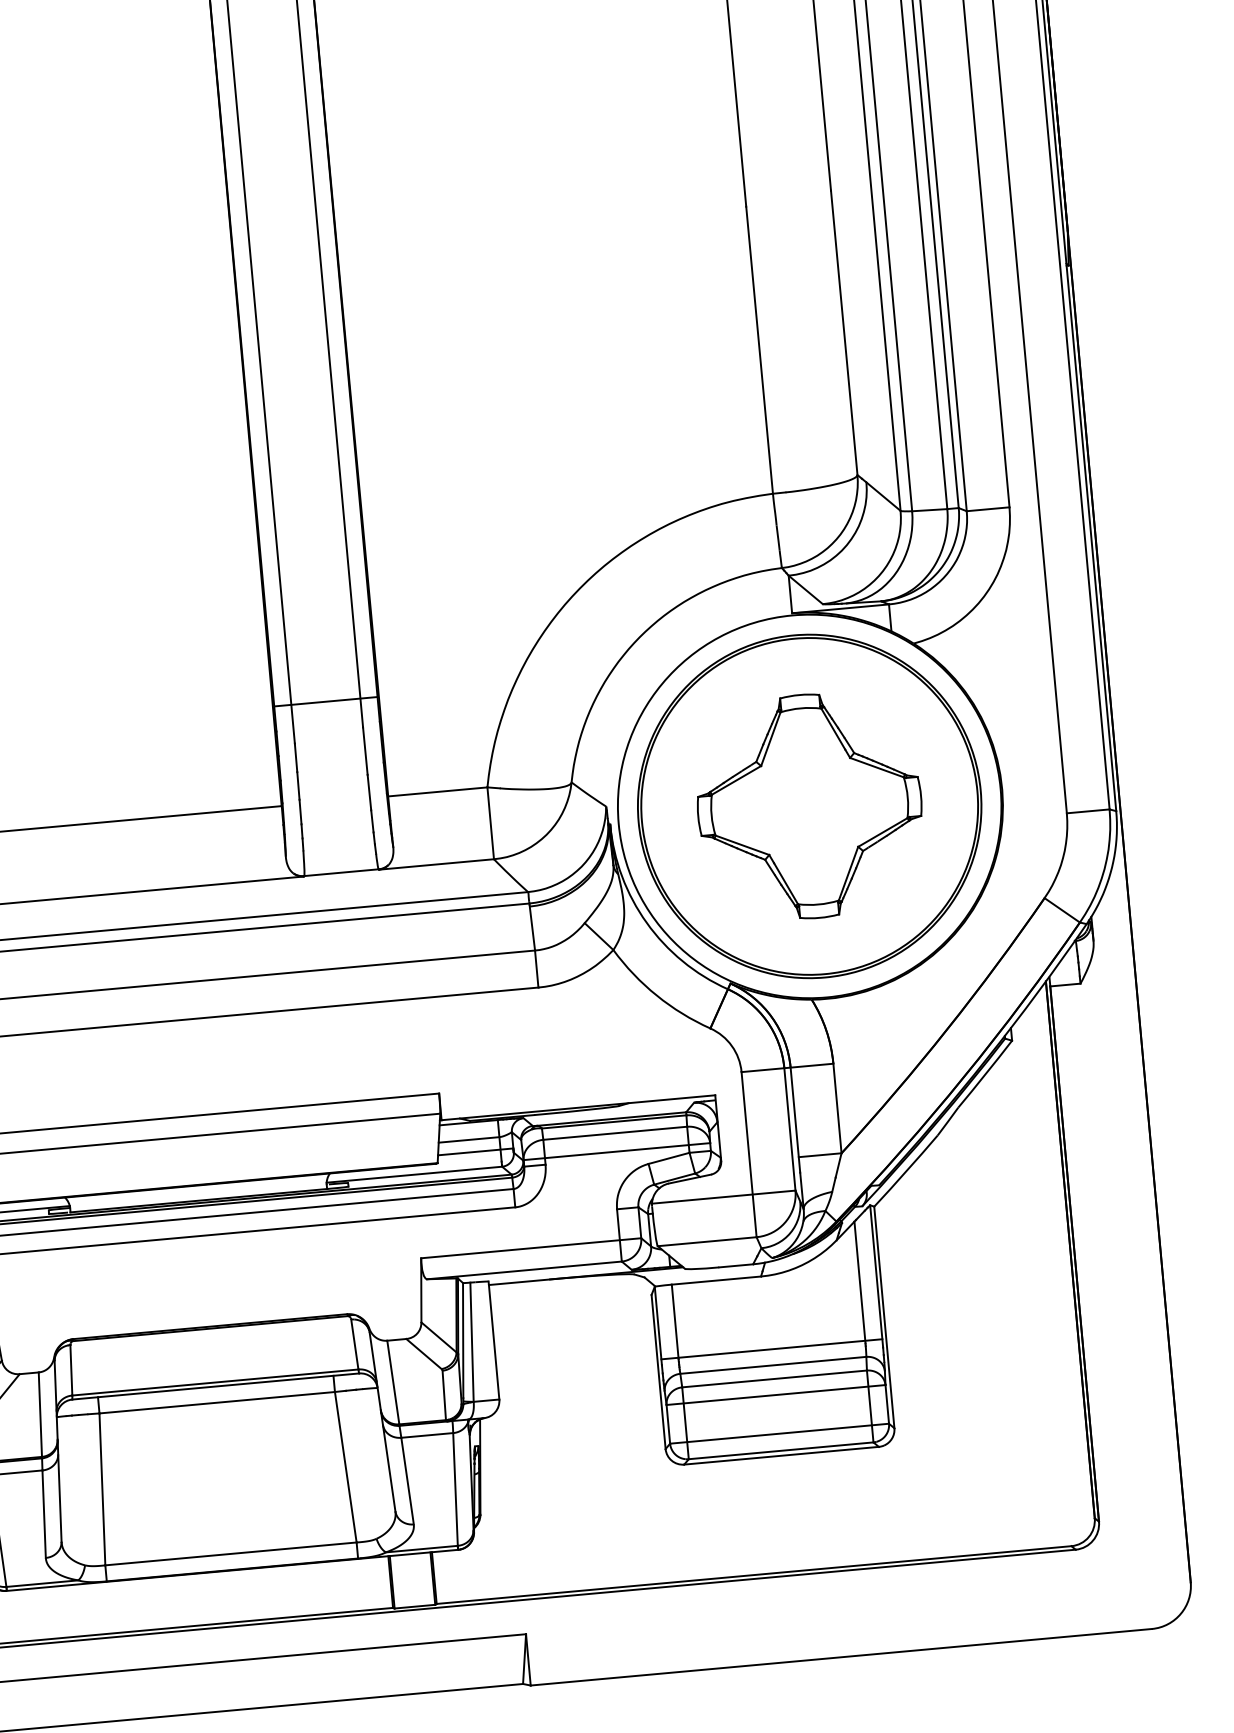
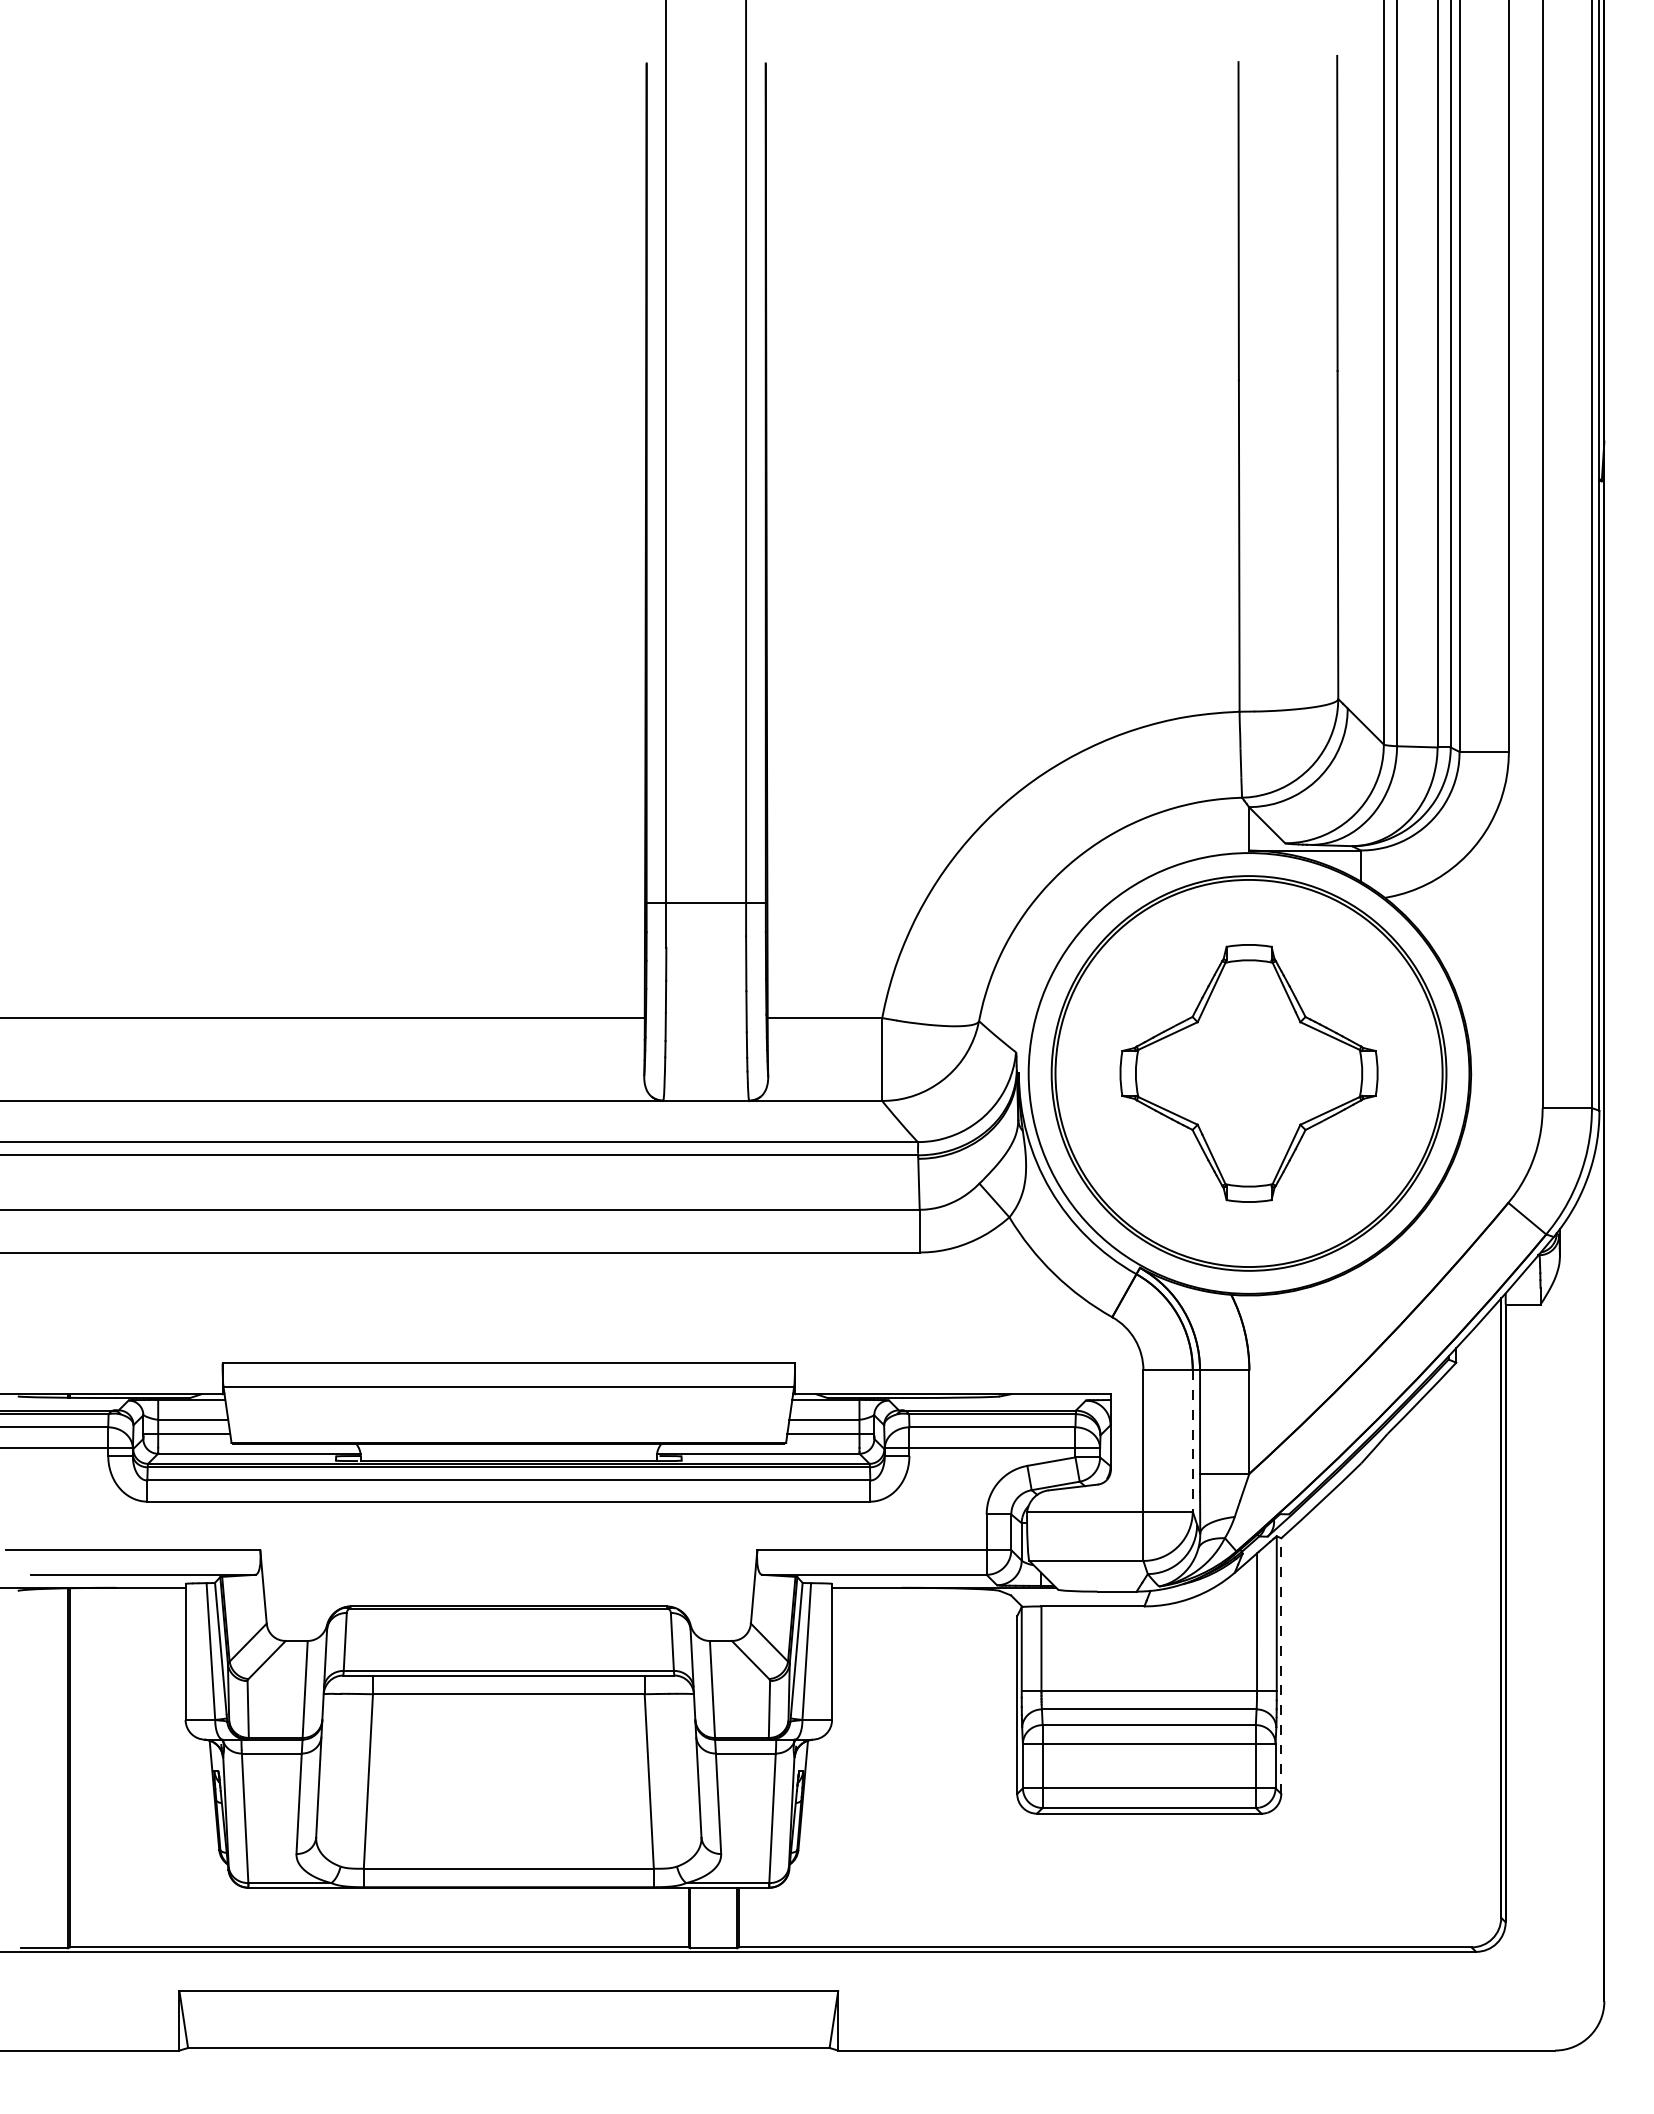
line: (789, 1129) -> (1192, 1441), solid -> dashed
line: (884, 1317) -> (1281, 1666), solid -> dashed

